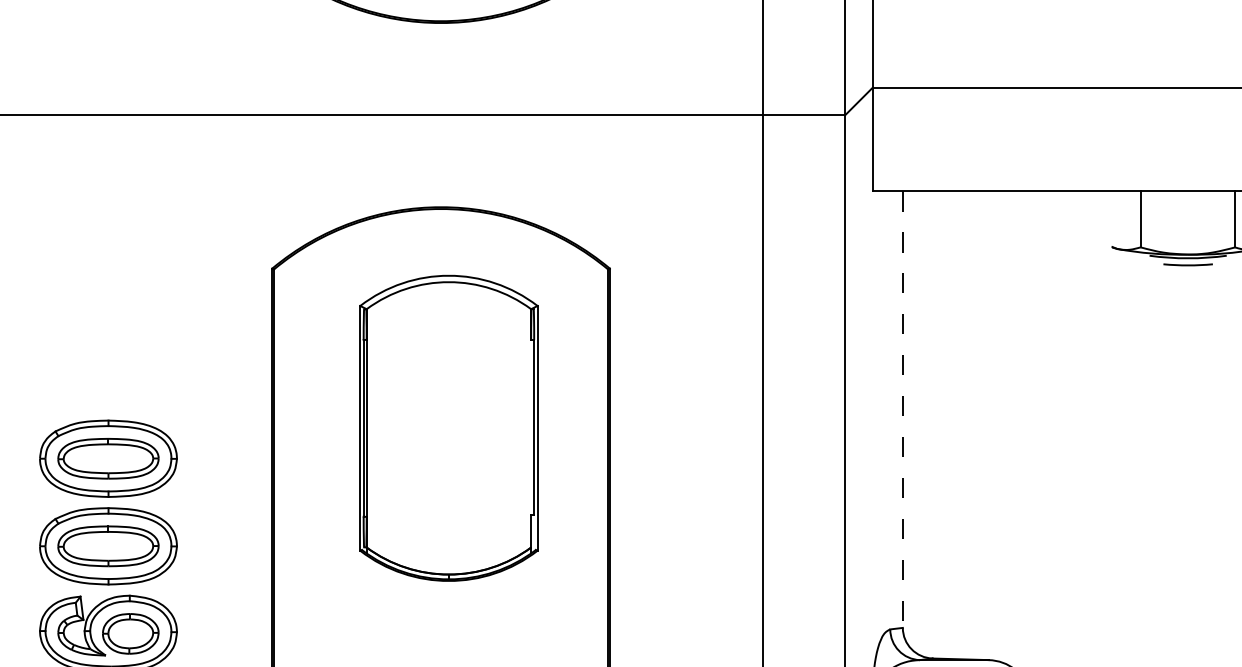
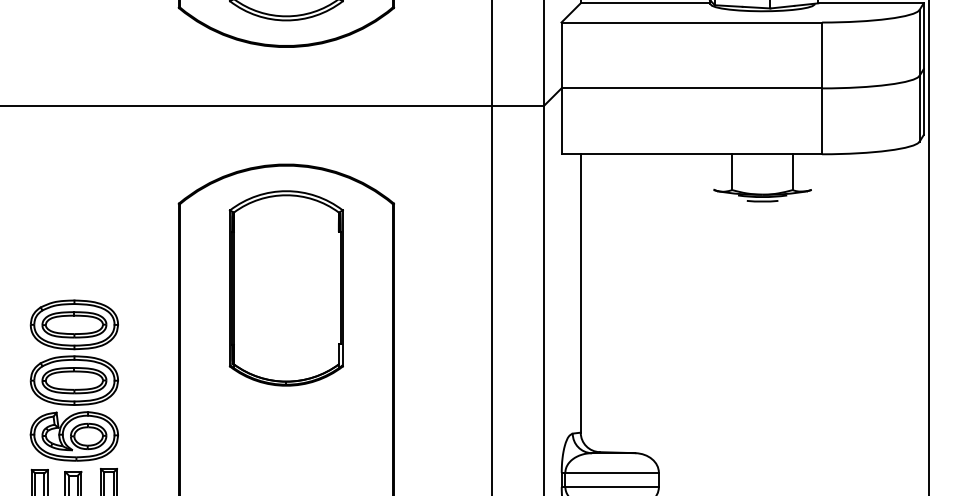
line: (902, 409) -> (580, 293), dashed -> solid
part: (447, 428) -> (285, 288), moved

